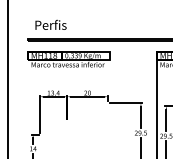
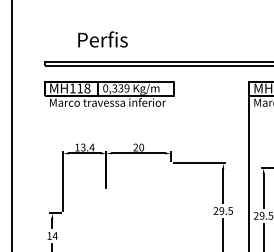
text: (50, 24) -> (102, 38), moved

